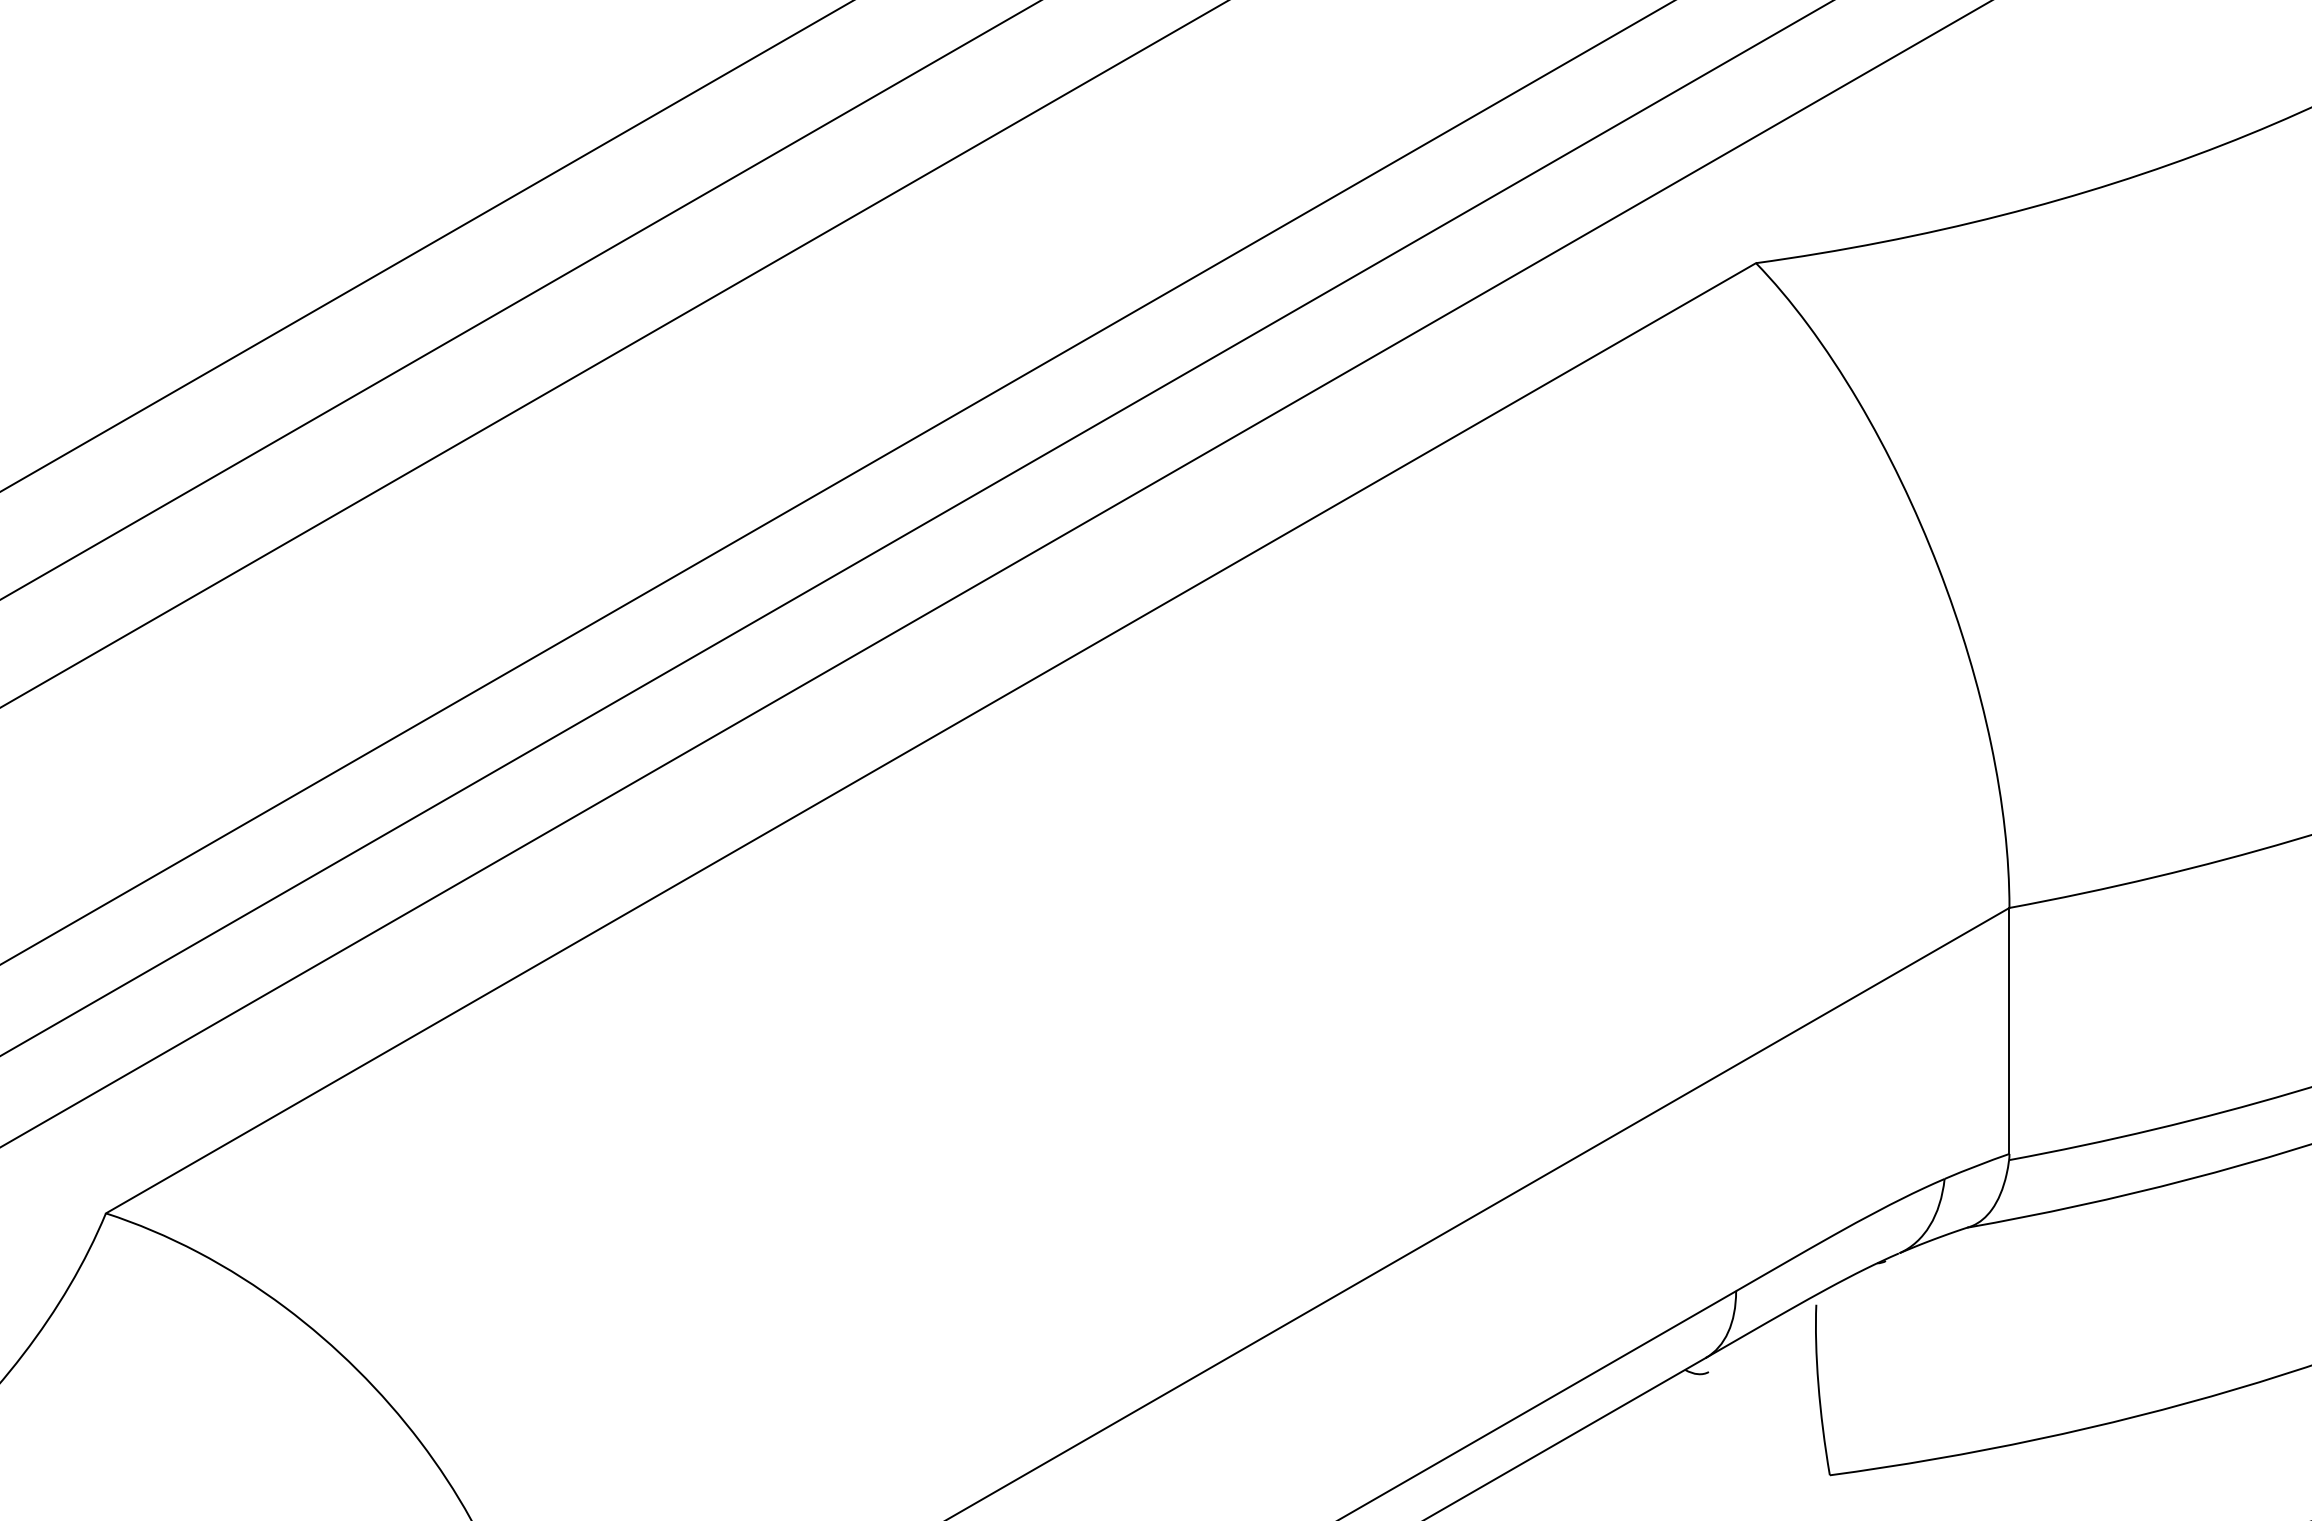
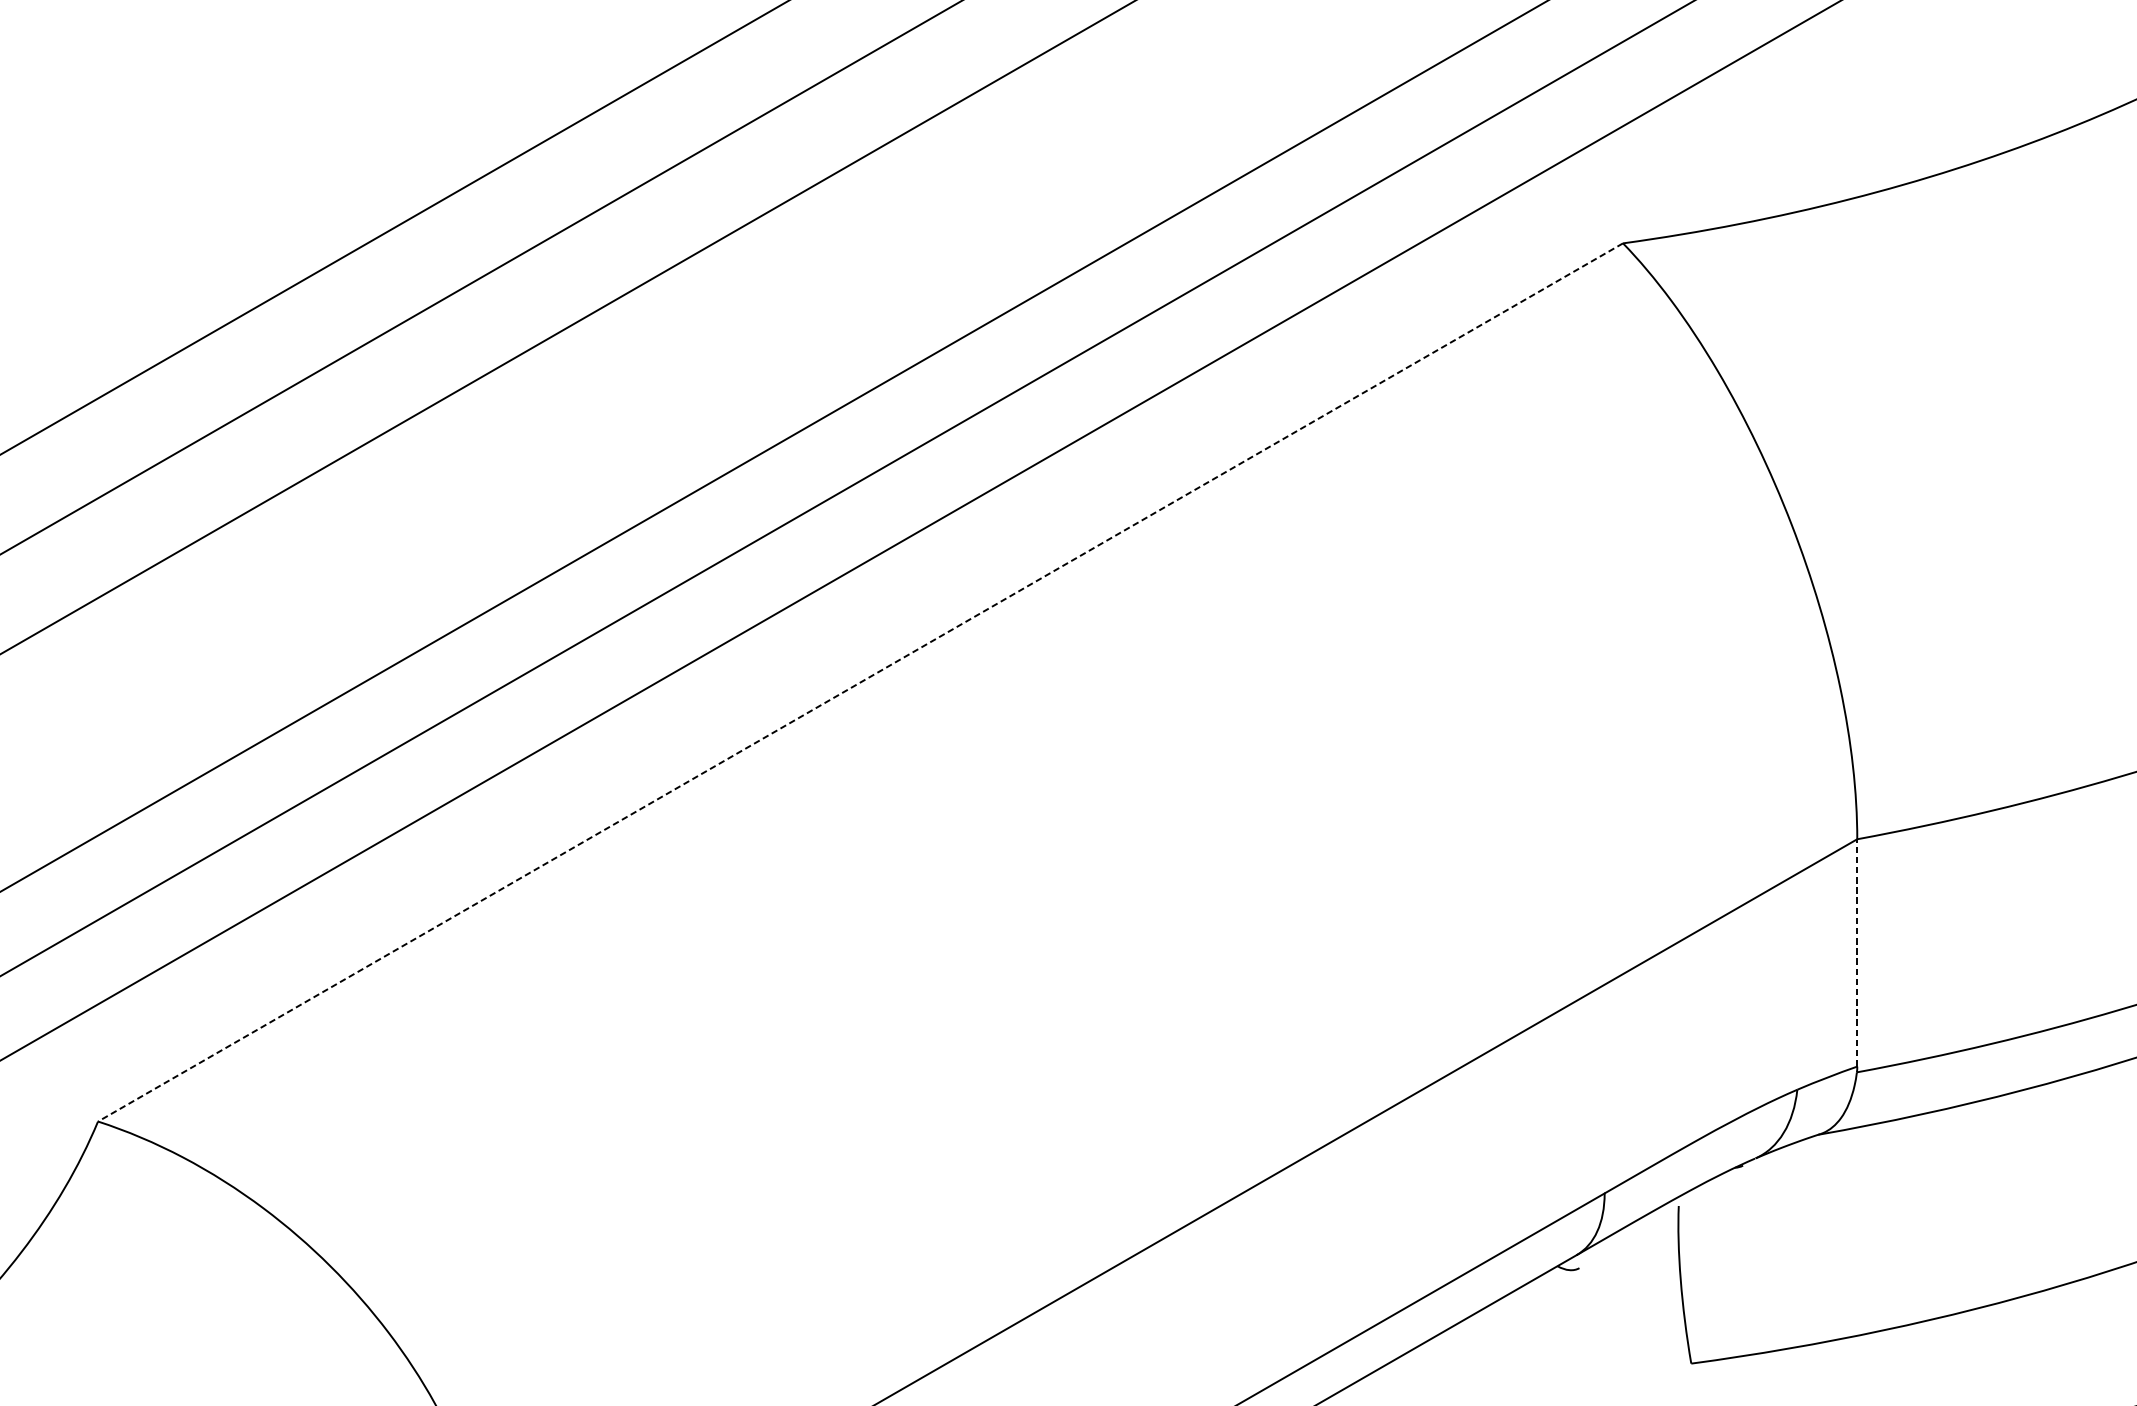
line: (930, 738) -> (860, 682), solid -> dashed
line: (2009, 1030) -> (1857, 952), solid -> dashed

